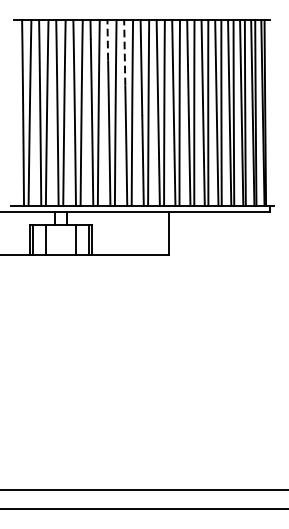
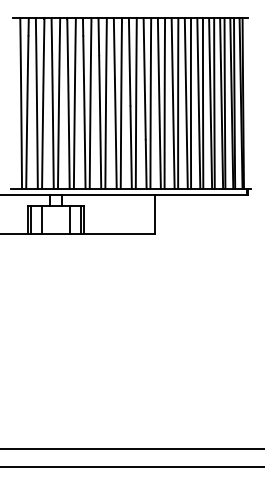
line: (107, 39) -> (98, 36), dashed -> solid
line: (124, 52) -> (114, 48), dashed -> solid

